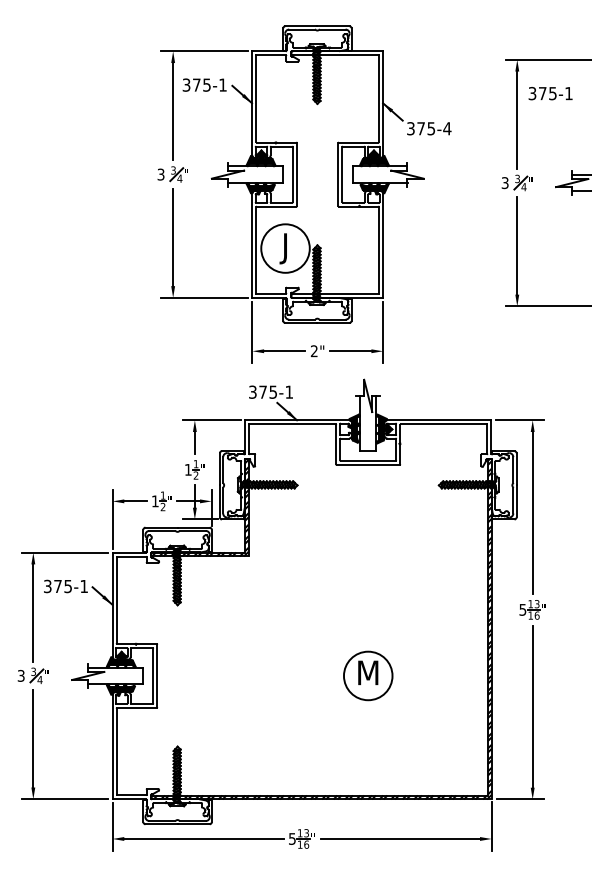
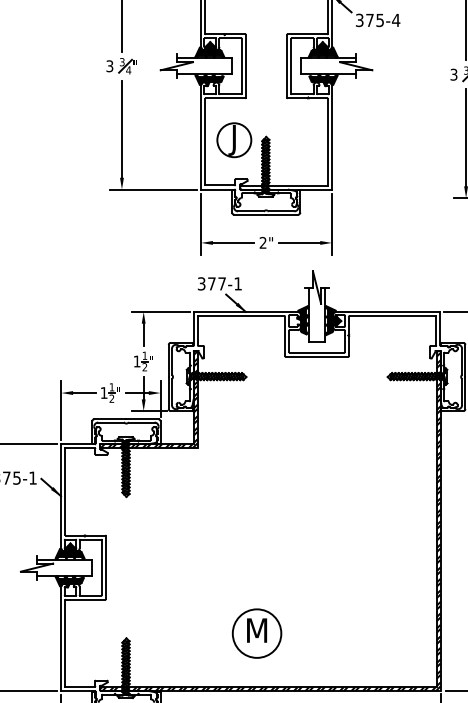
circle: (285, 248) -> (234, 140), size x0.7
text: (272, 391) -> (221, 283), 375-1 -> 377-1
part: (368, 675) -> (257, 633), moved

